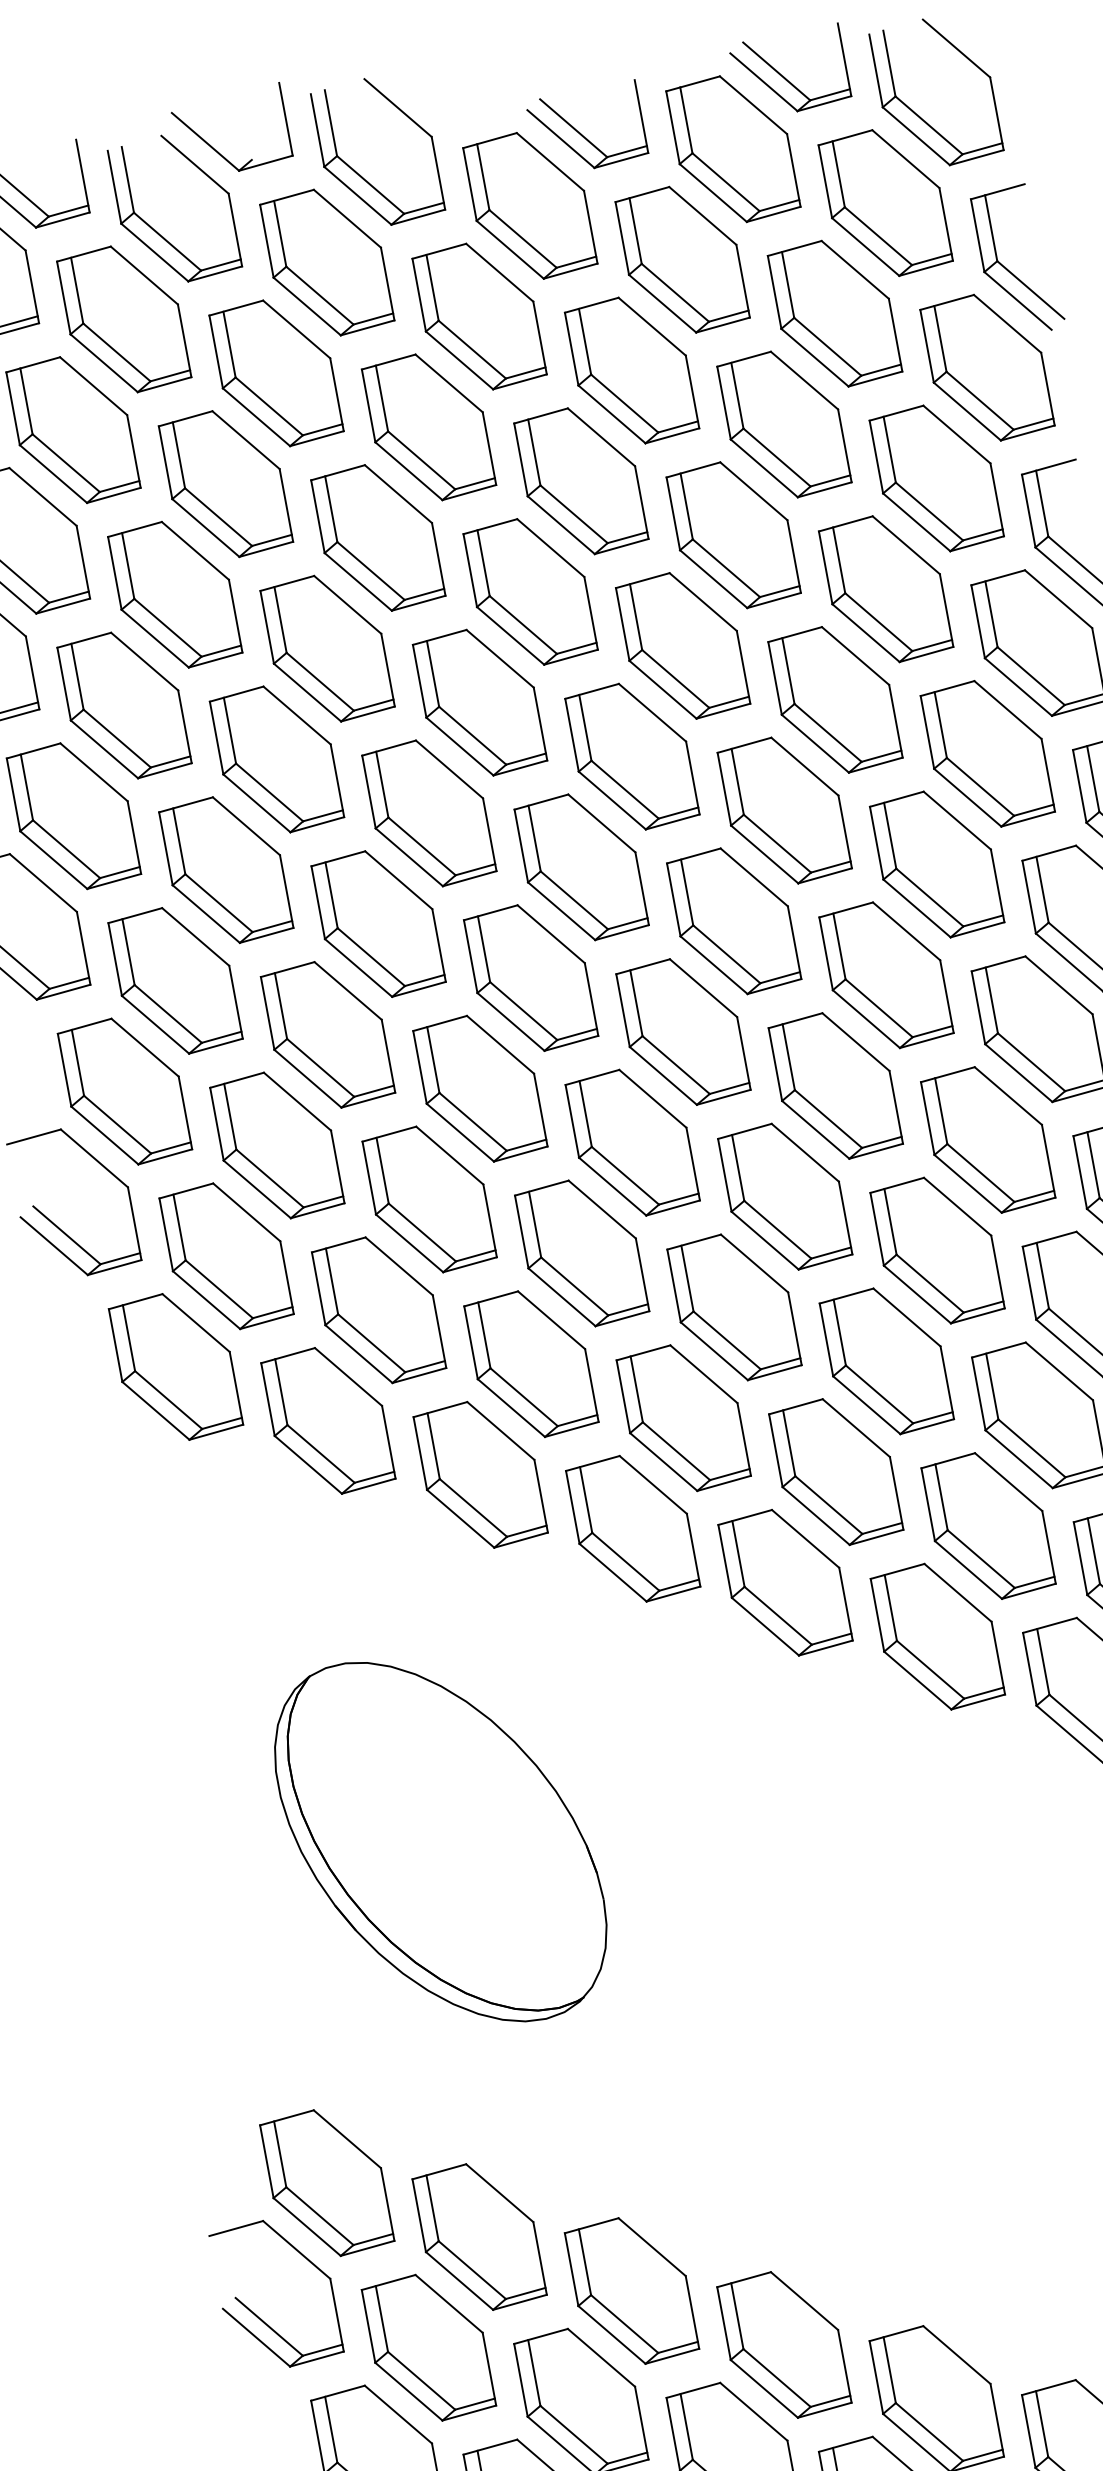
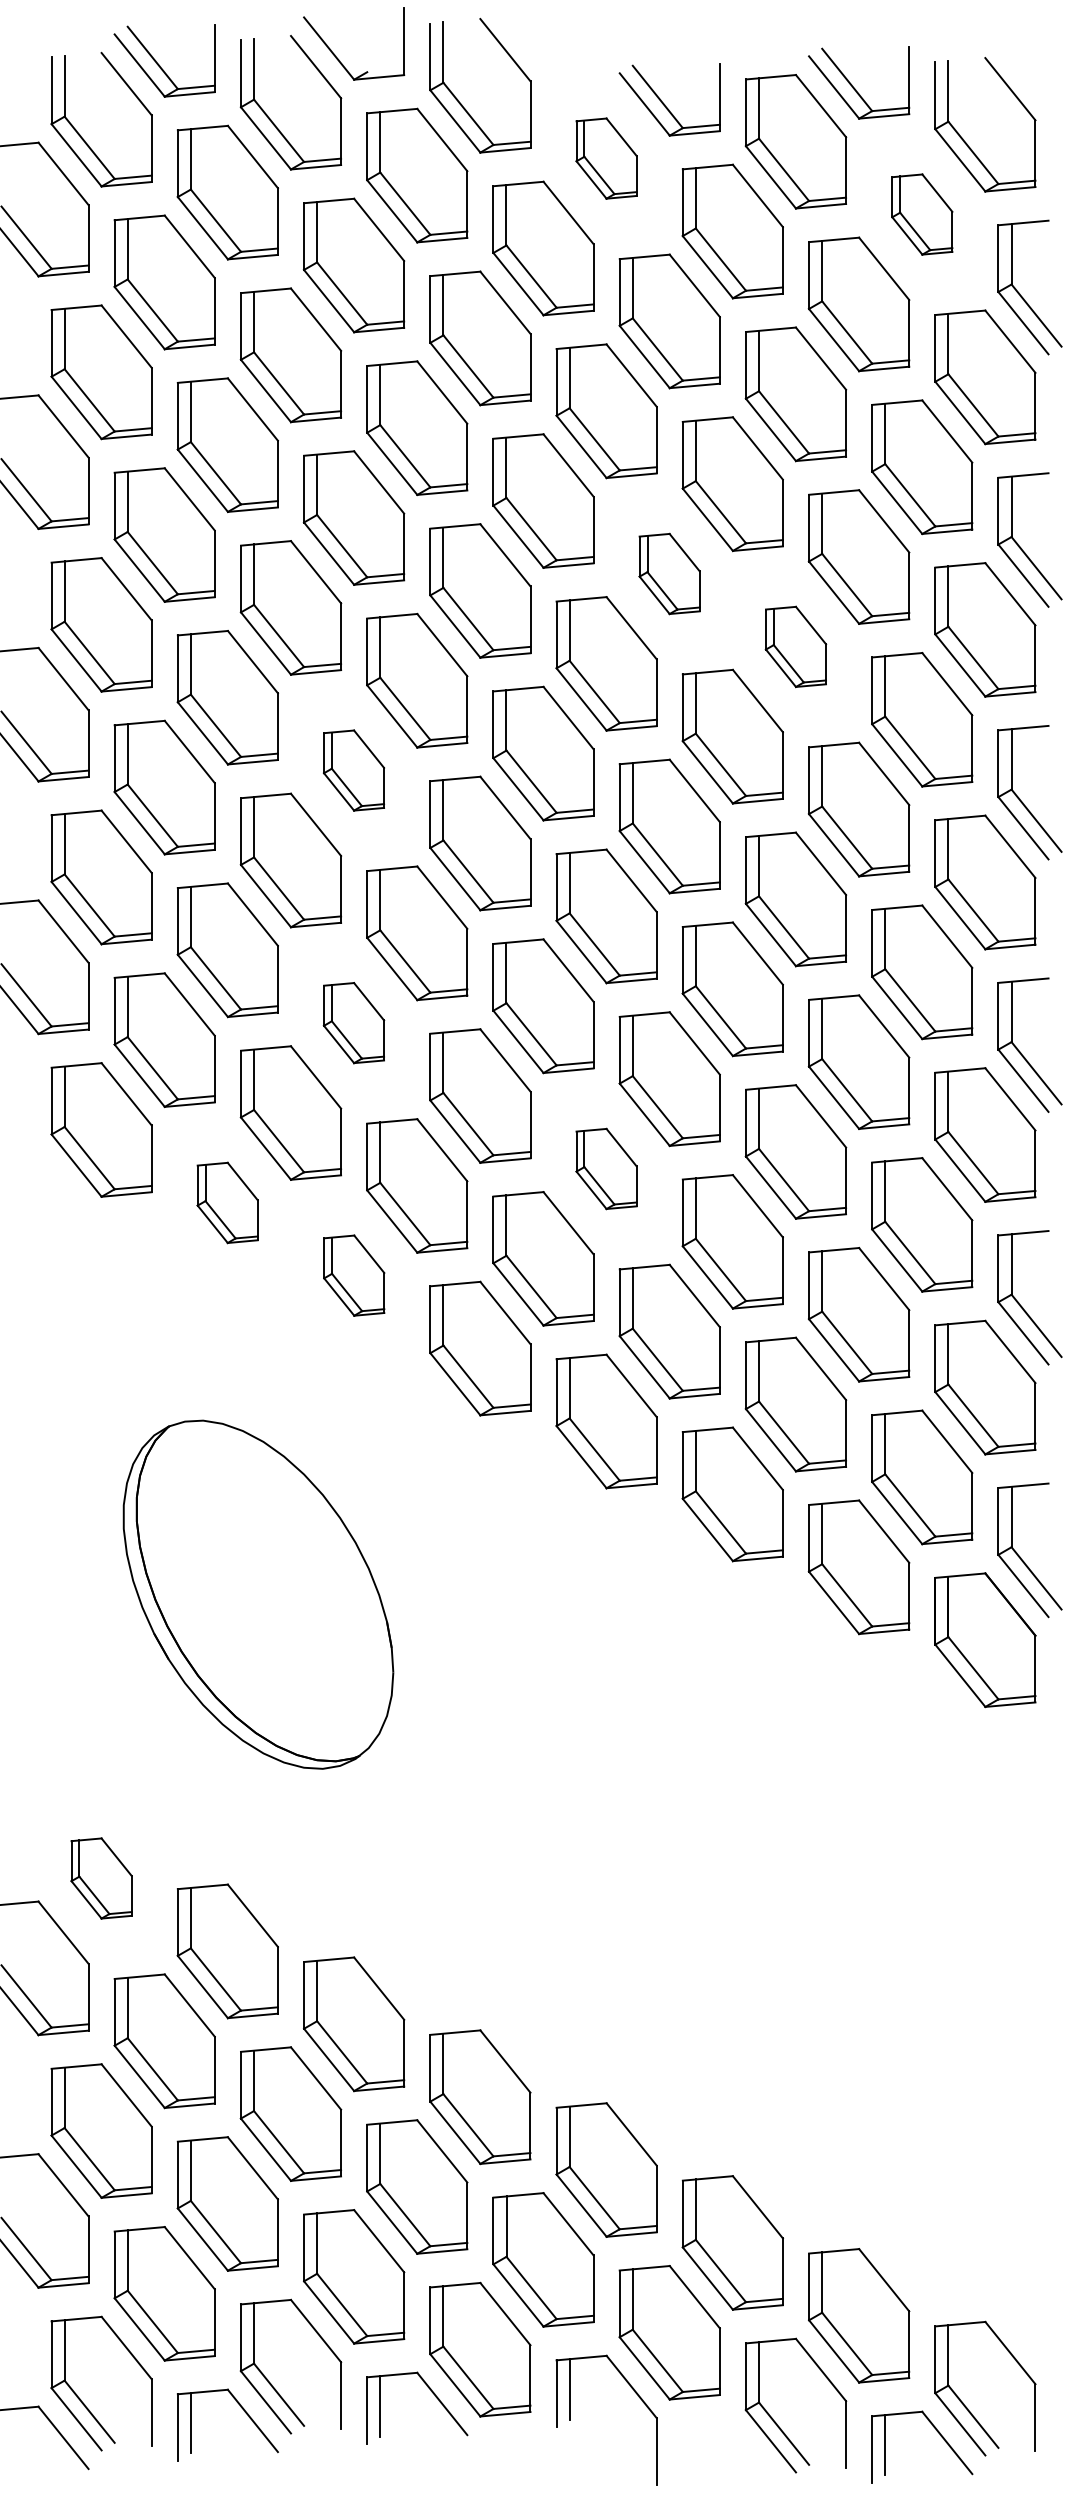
part: (886, 202) -> (922, 214), size x0.6
part: (530, 205) -> (606, 158), size x0.6
part: (682, 645) -> (669, 573), size x0.6
part: (834, 699) -> (795, 646), size x0.6
part: (377, 924) -> (353, 770), size x0.6
part: (428, 1198) -> (353, 1022), size x0.6
part: (734, 1306) -> (606, 1168), size x0.6
part: (327, 1420) -> (227, 1202), size x0.6
part: (481, 1474) -> (354, 1275), size x0.6
part: (327, 2183) -> (101, 1878), size x0.6

